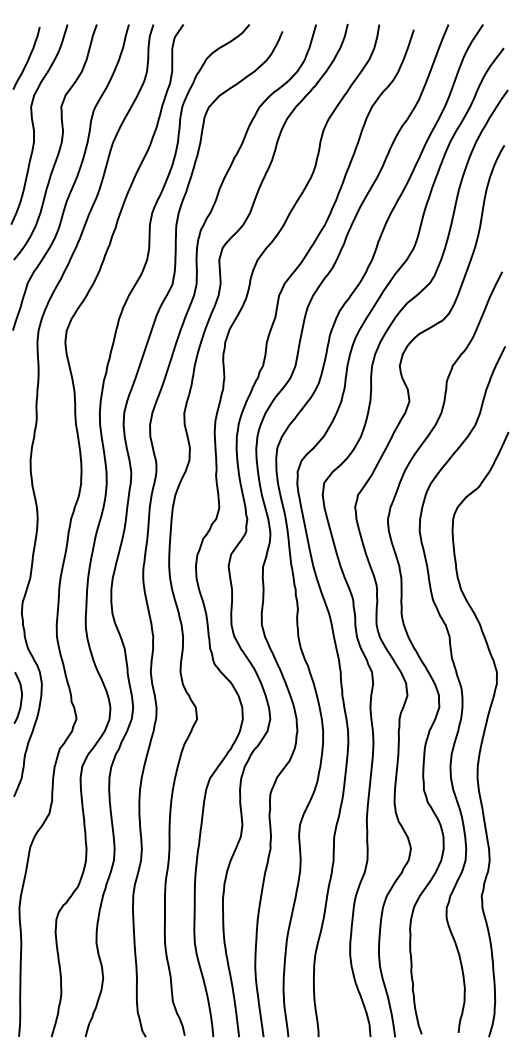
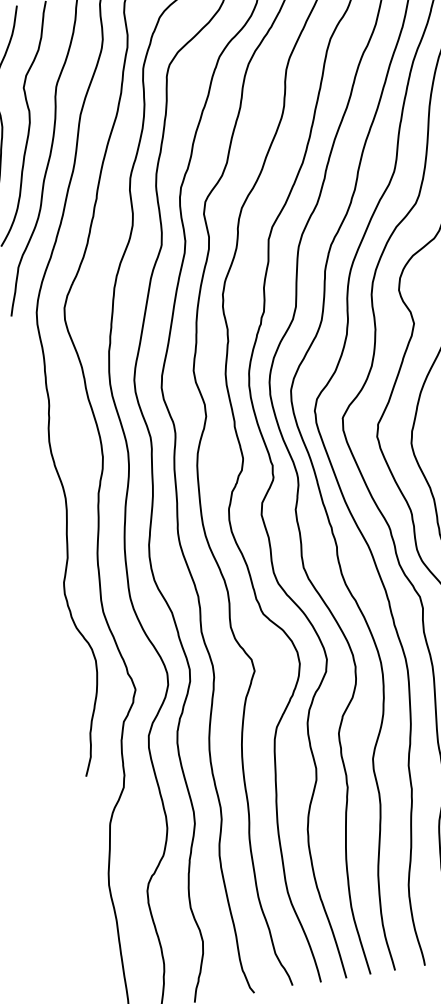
curve: (20, 697) -> (76, 677), removed

